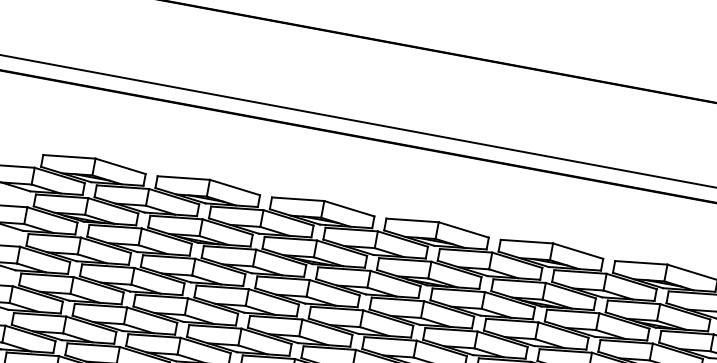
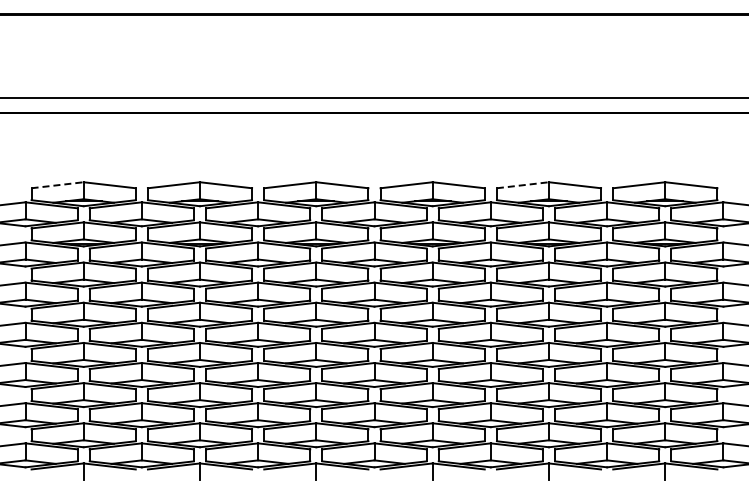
line: (70, 157) -> (58, 185), solid -> dashed
line: (527, 241) -> (523, 185), solid -> dashed

